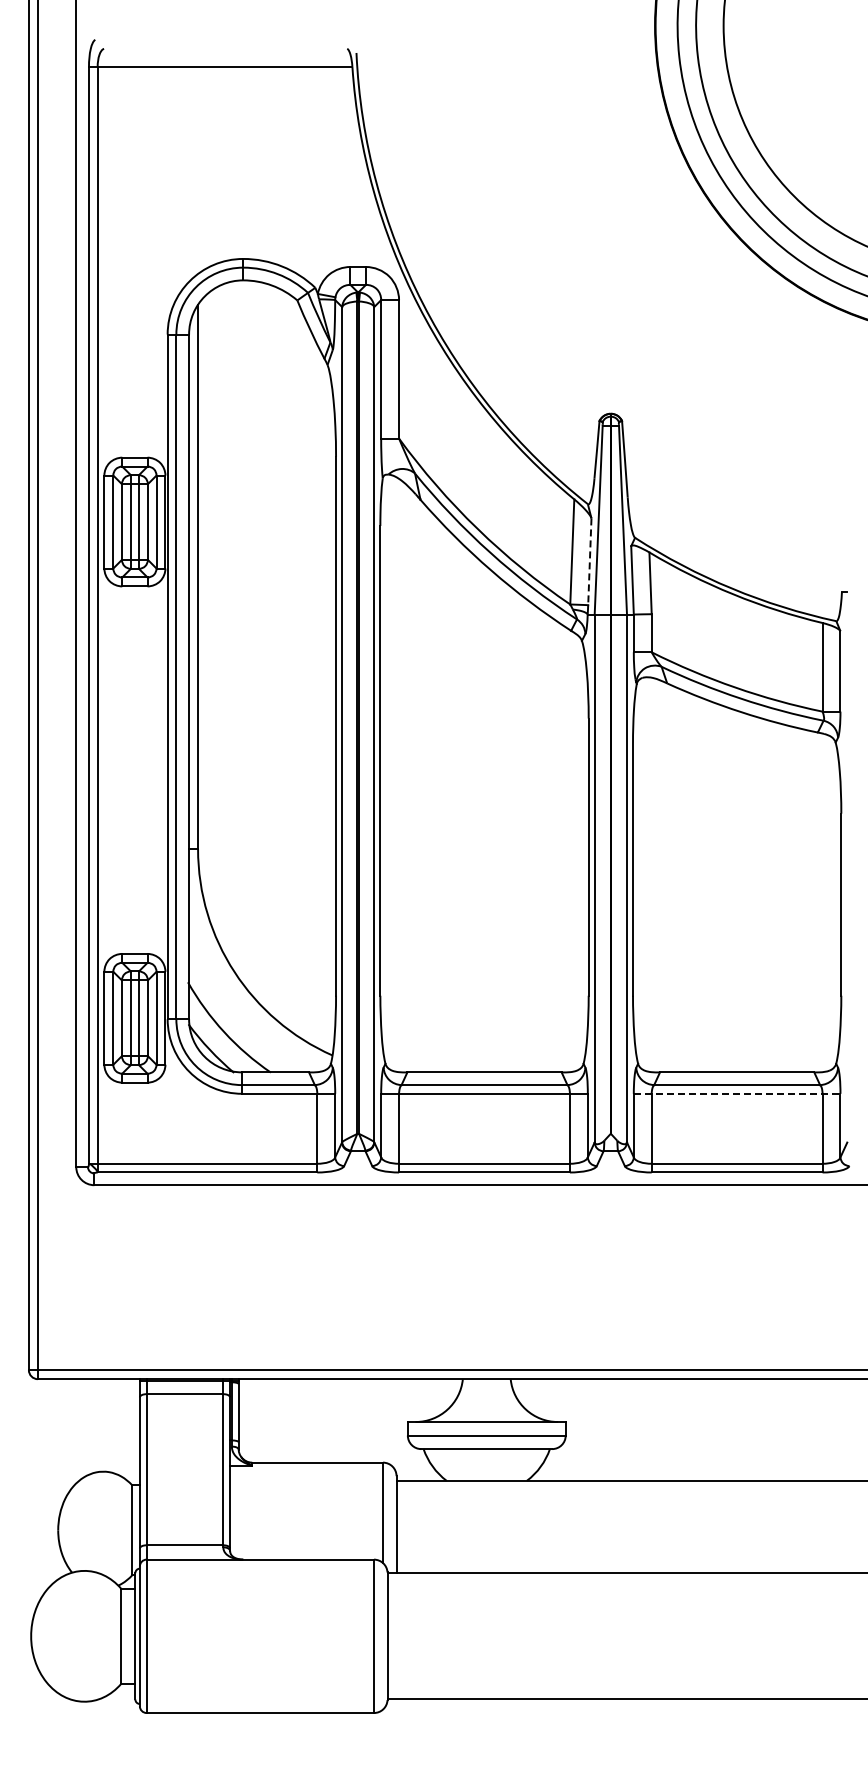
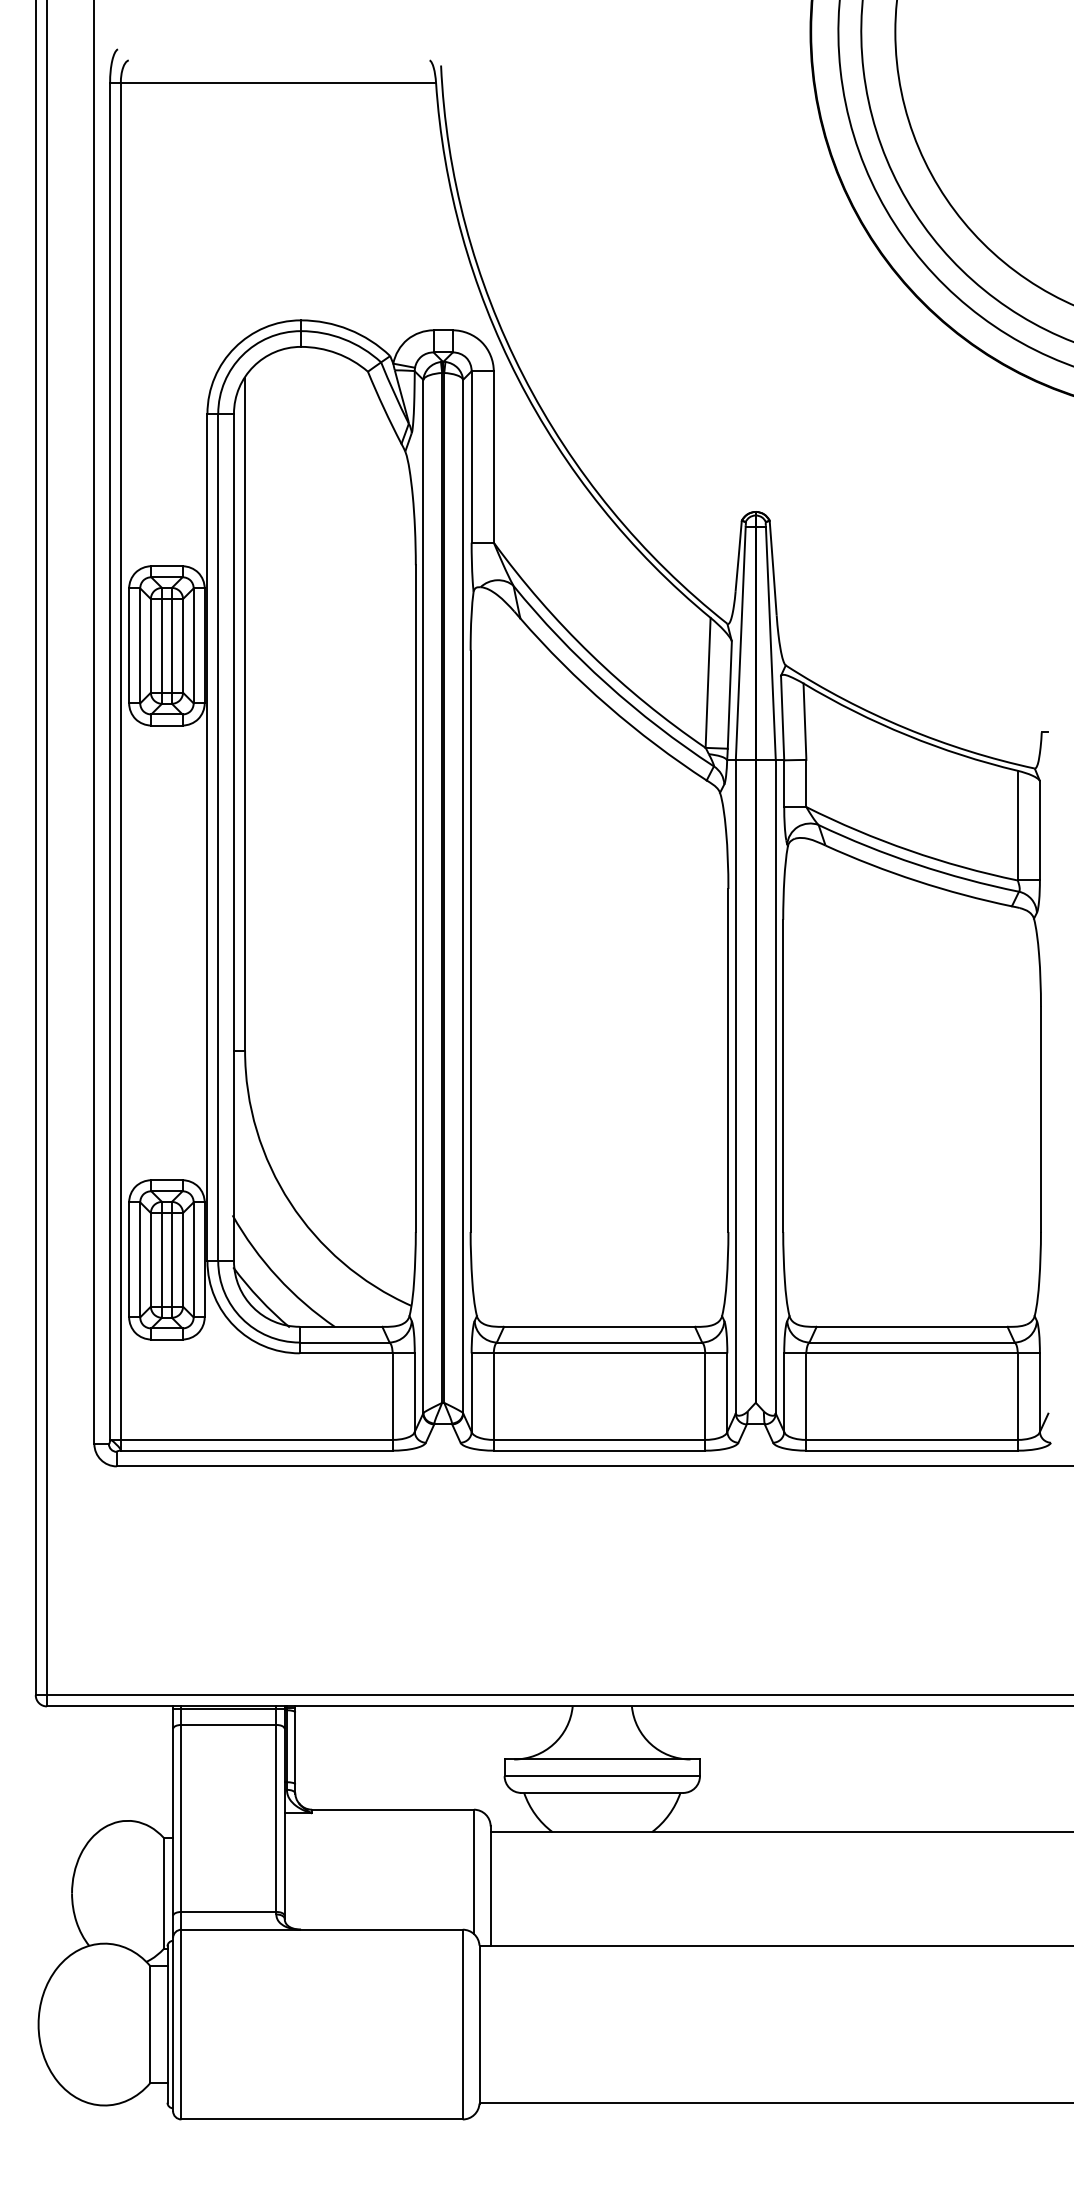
line: (589, 562) -> (729, 695), dashed -> solid
line: (737, 1093) -> (912, 1352), dashed -> solid

